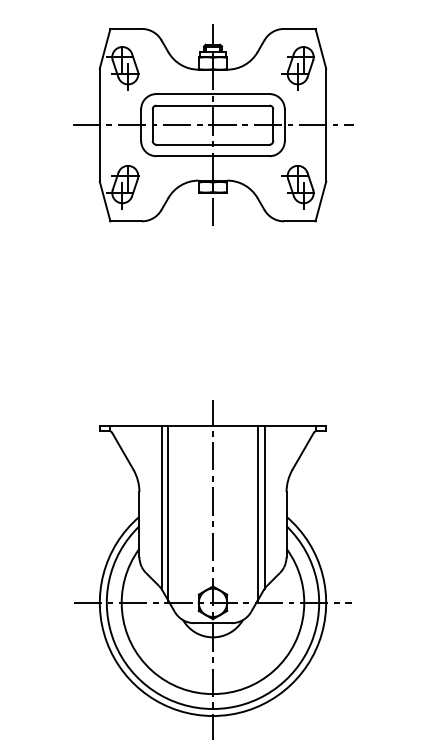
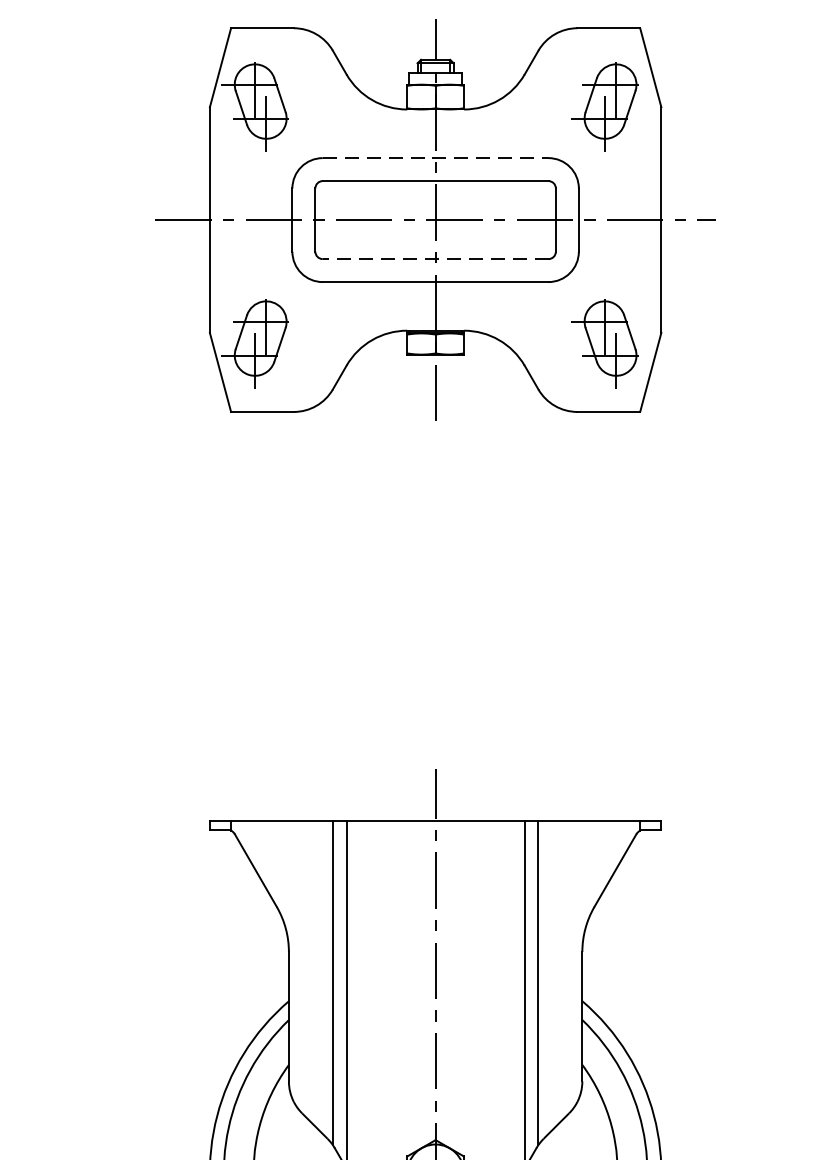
line: (213, 94) -> (436, 158), solid -> dashed
line: (213, 144) -> (436, 258), solid -> dashed

